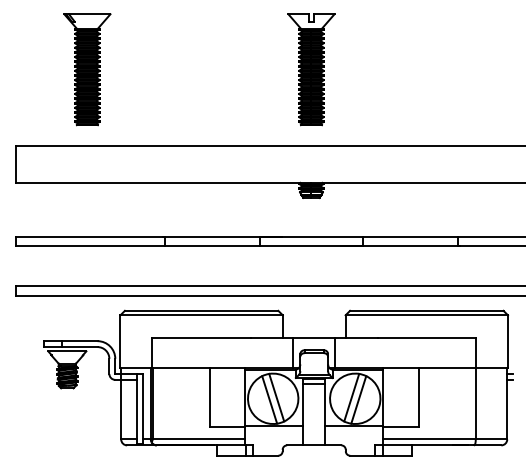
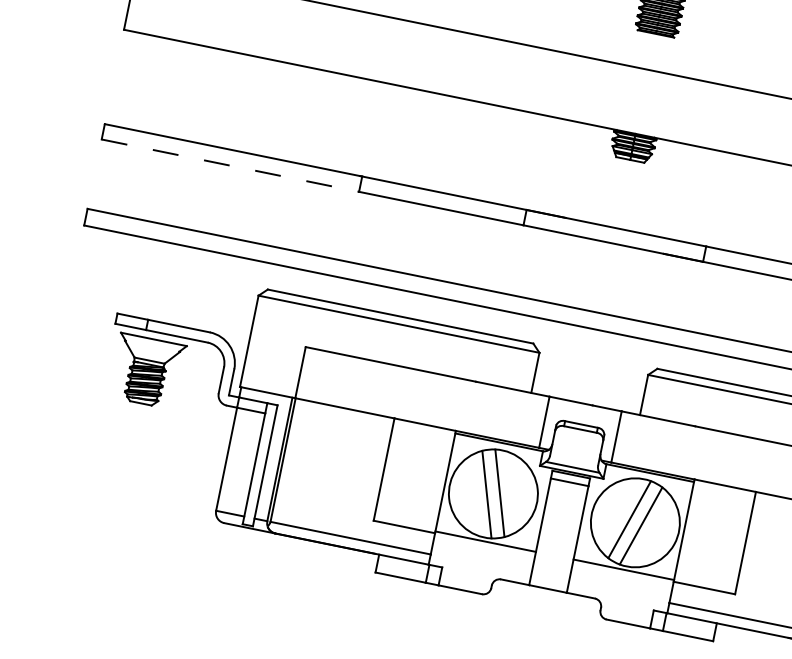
line: (90, 246) -> (230, 166), solid -> dashed

